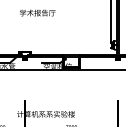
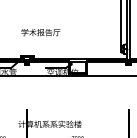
text: (37, 12) -> (40, 31), moved

